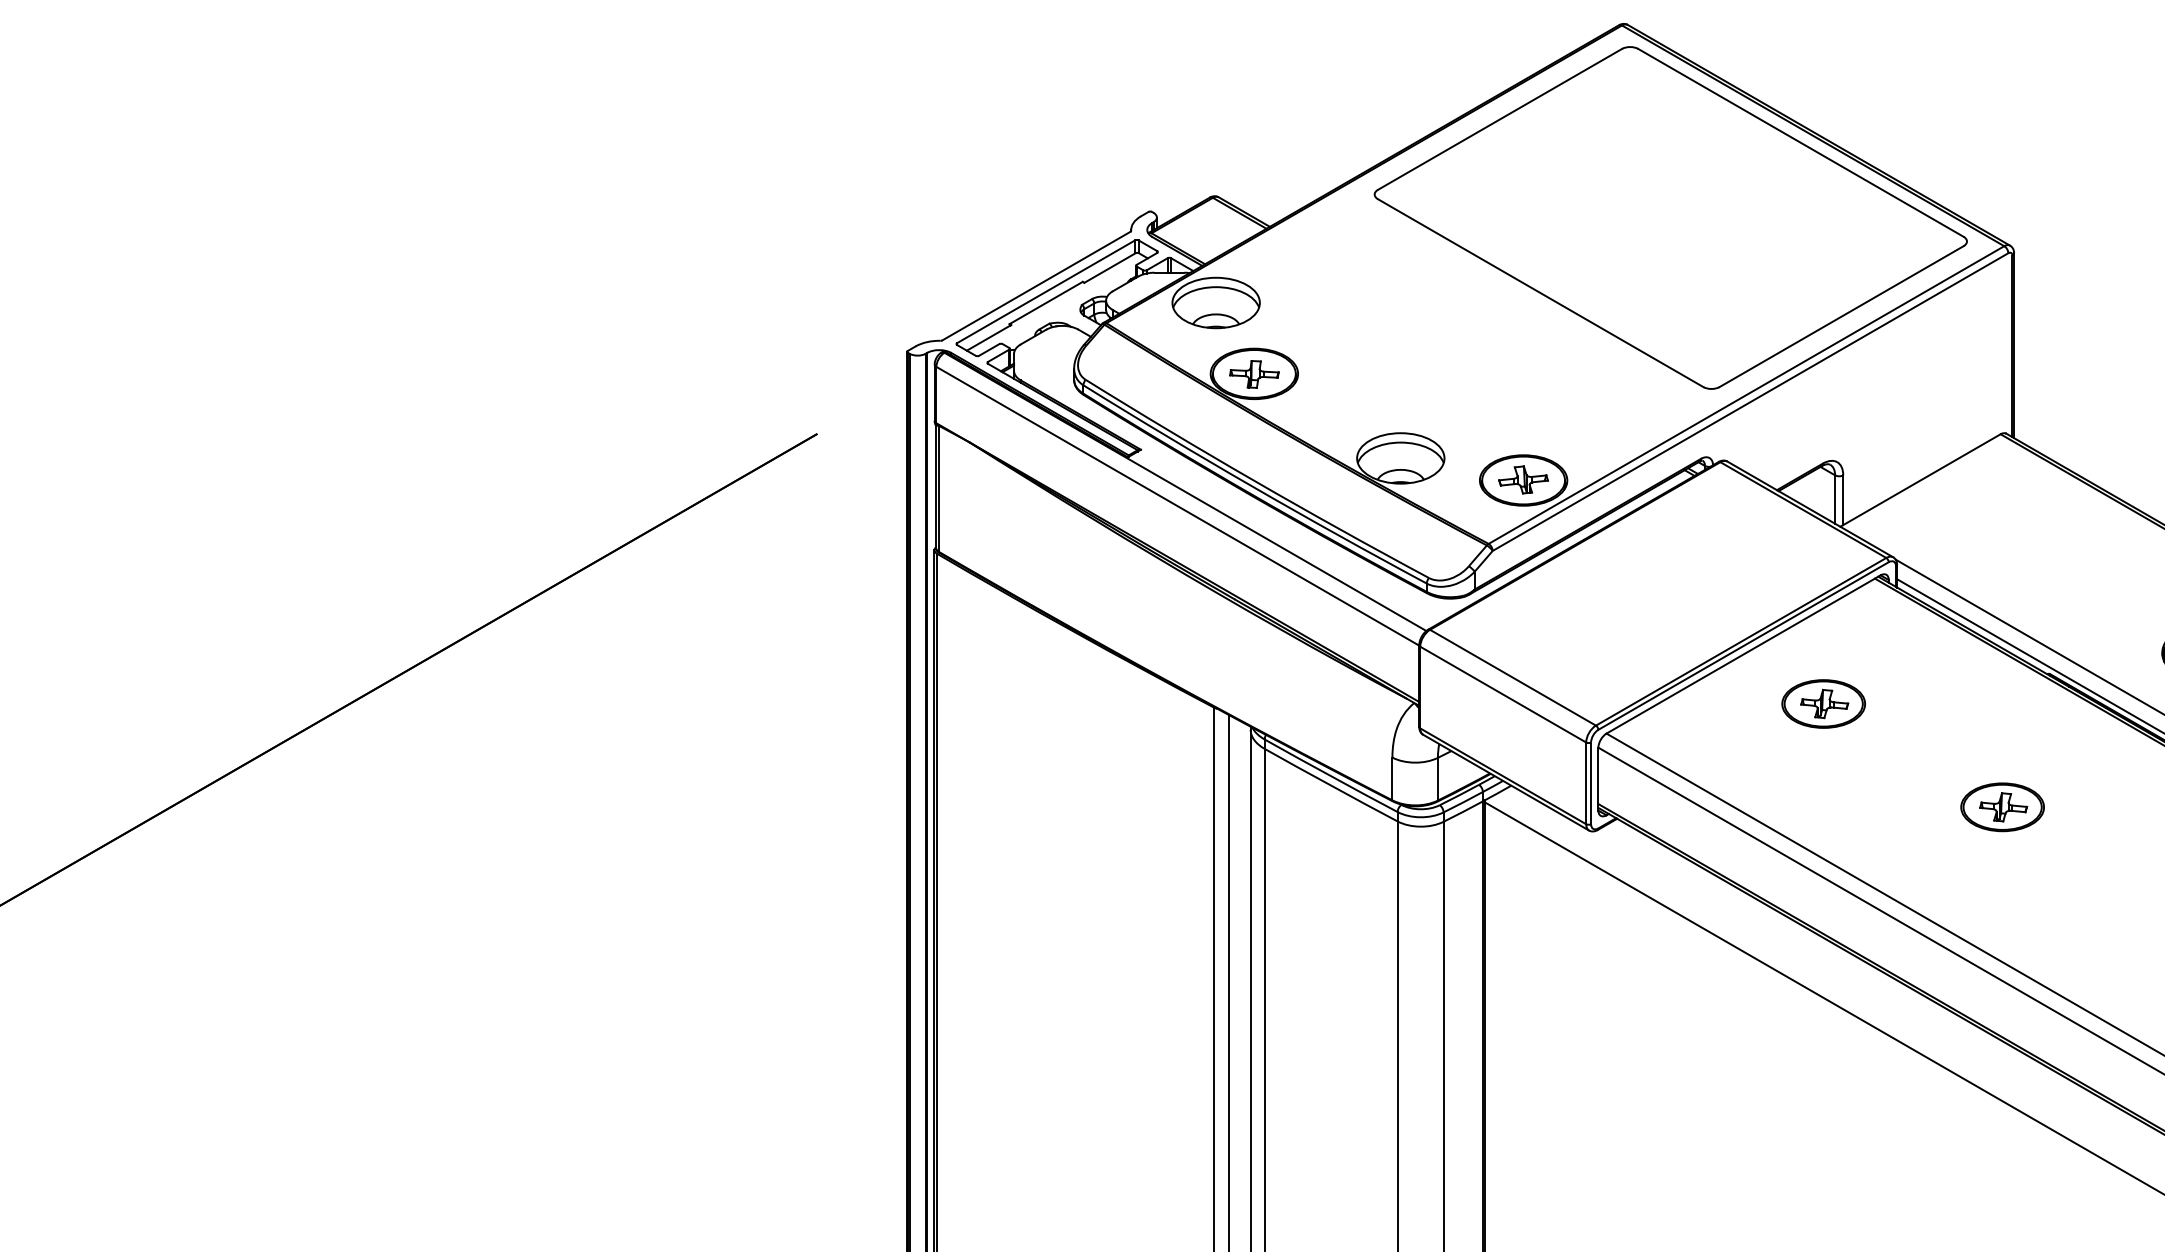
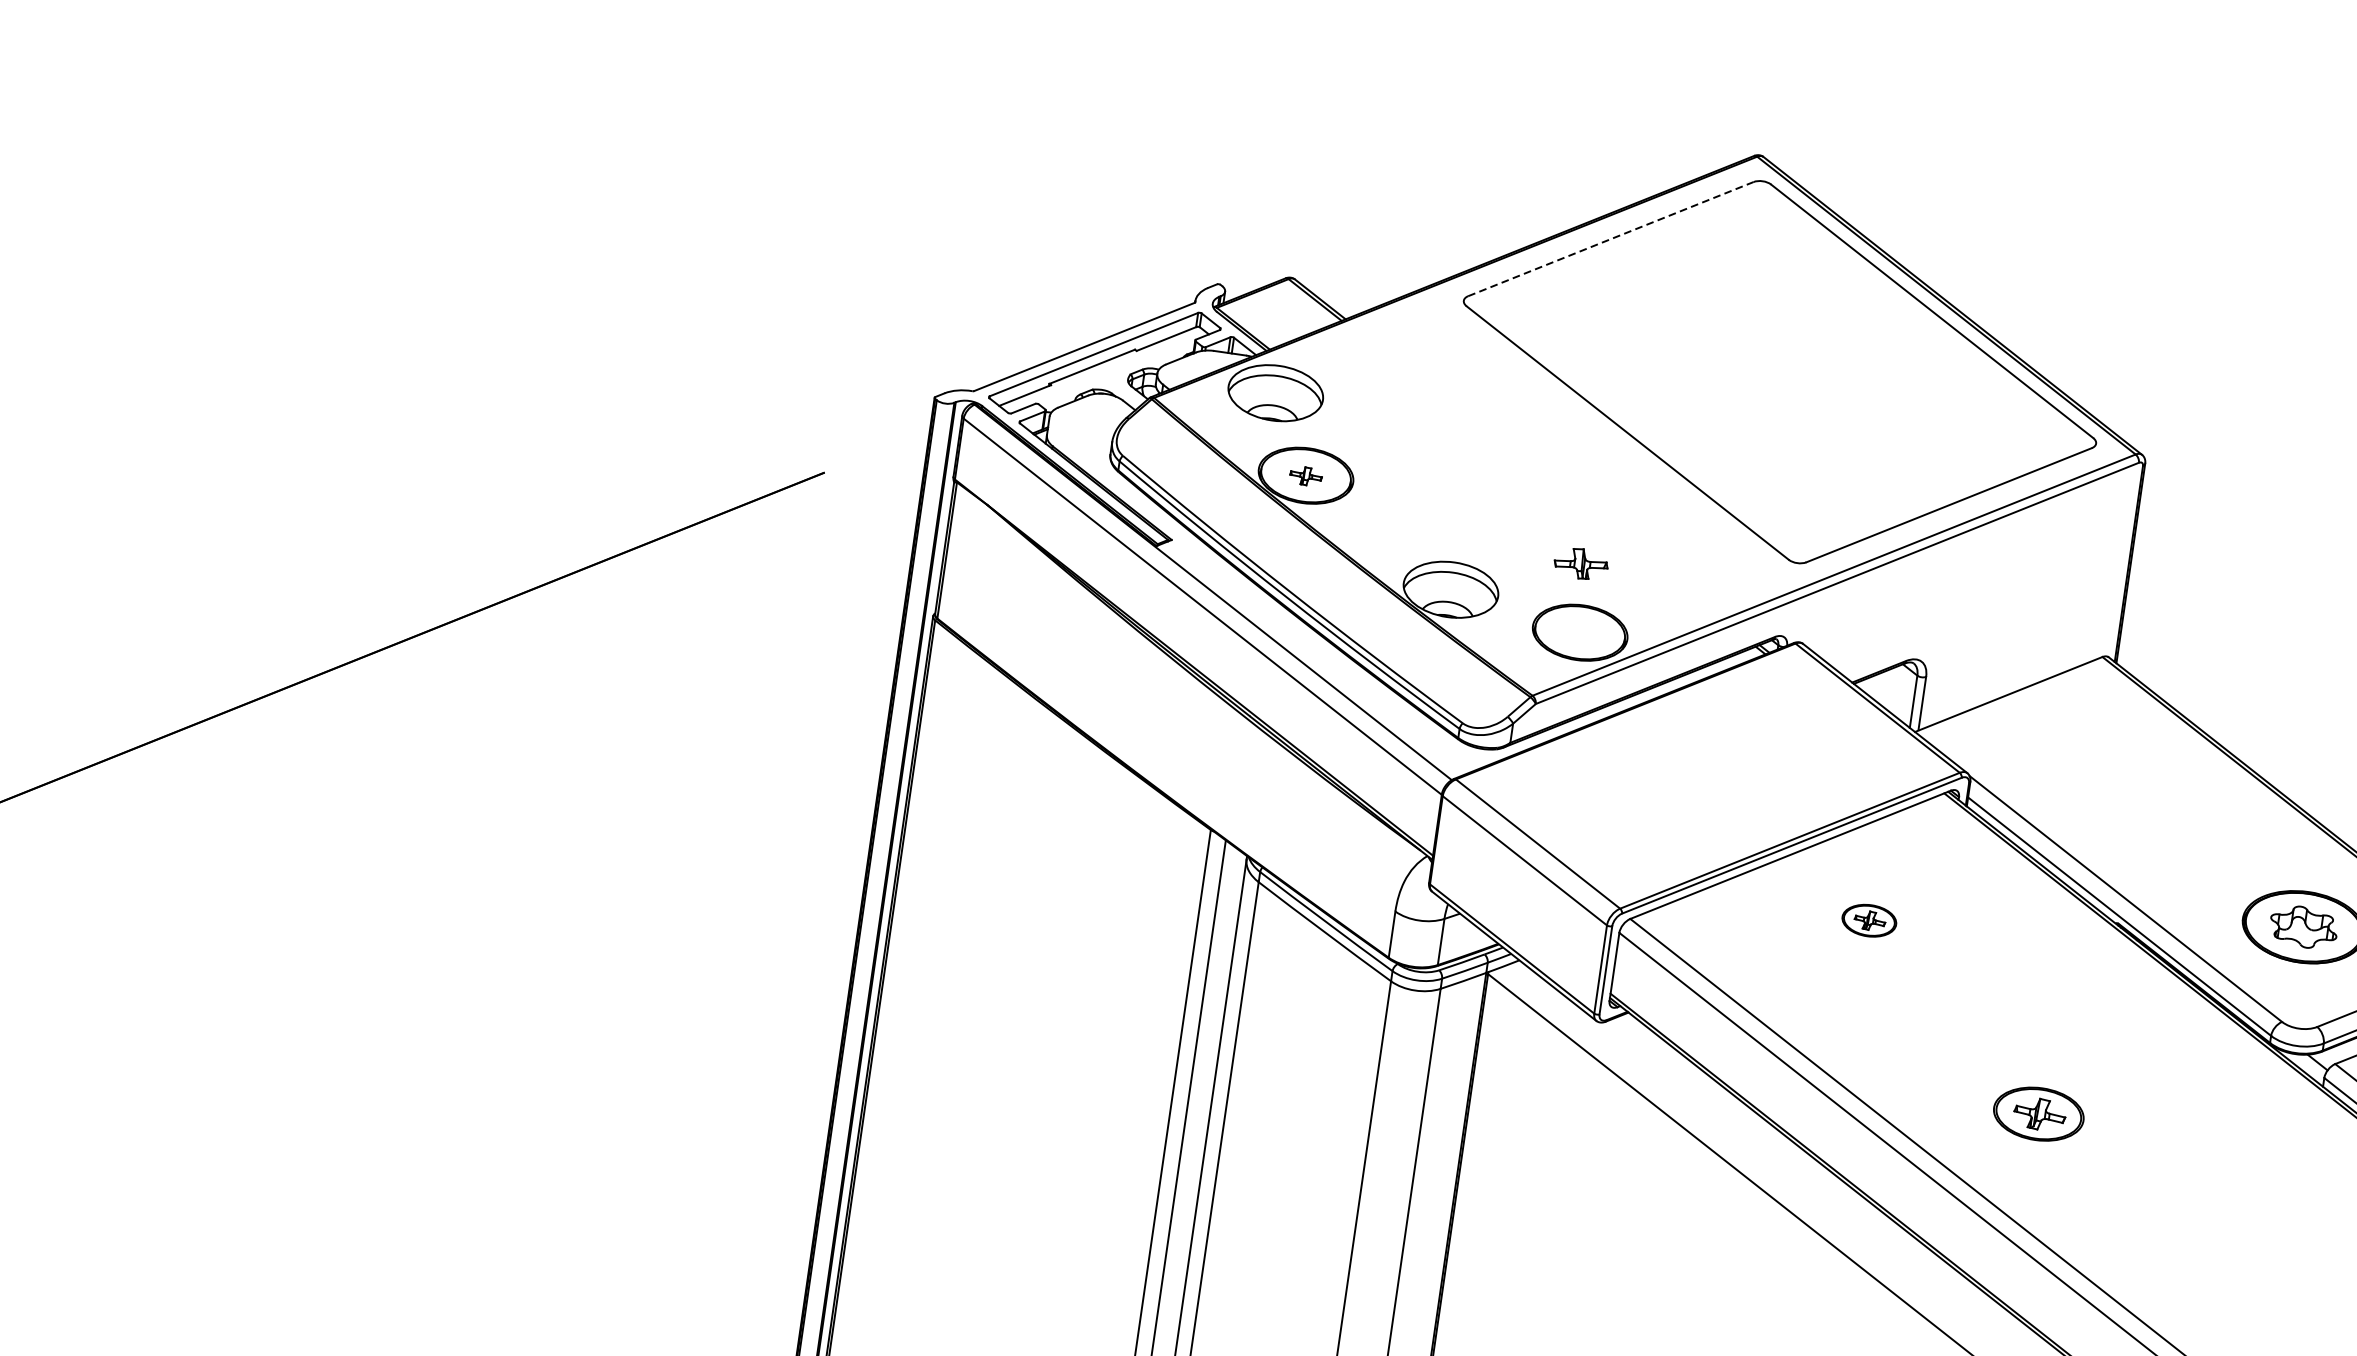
line: (1500, 119) -> (1611, 239), solid -> dashed
part: (1254, 374) -> (1306, 476), size x0.6
part: (1523, 479) -> (1581, 563), moved
part: (1823, 703) -> (1869, 920), size x0.6
part: (2002, 807) -> (2038, 1114), moved

